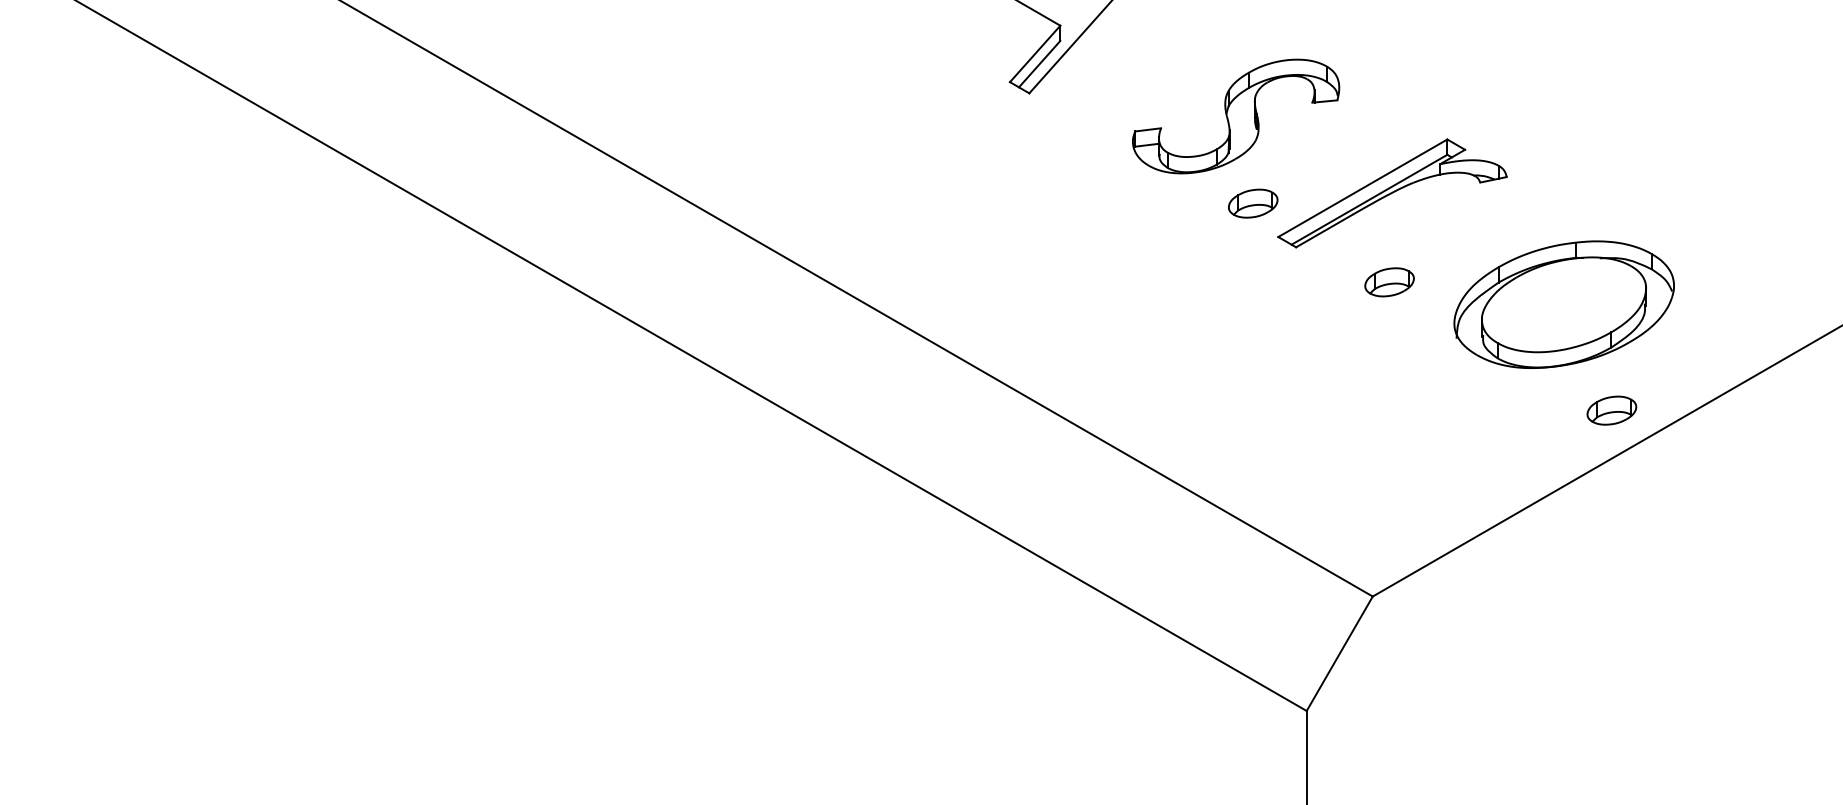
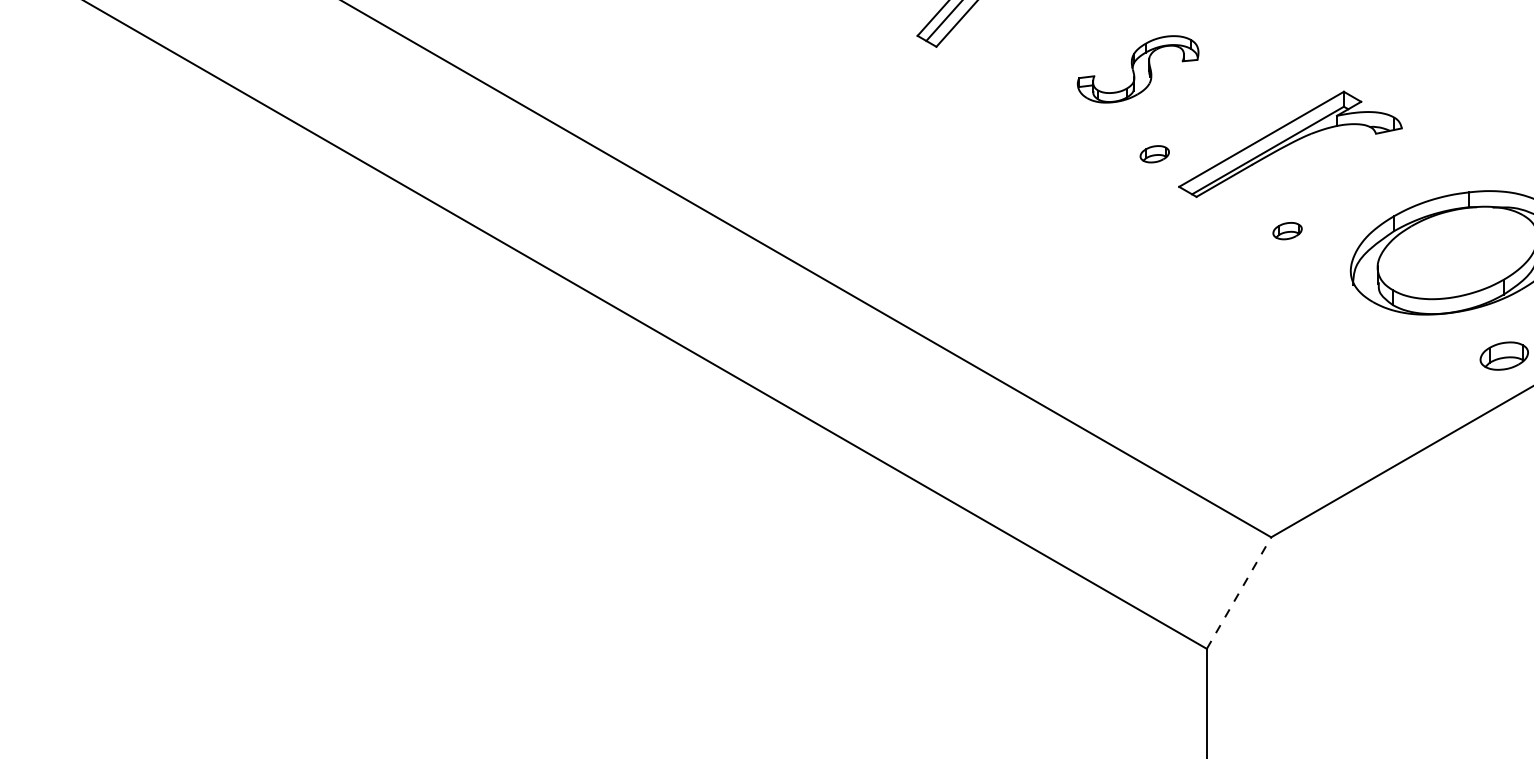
part: (1236, 116) -> (1138, 69), size x0.6
part: (1253, 203) -> (1154, 154), size x0.6
part: (1389, 282) -> (1287, 231), size x0.6
line: (1340, 653) -> (1239, 592), solid -> dashed

